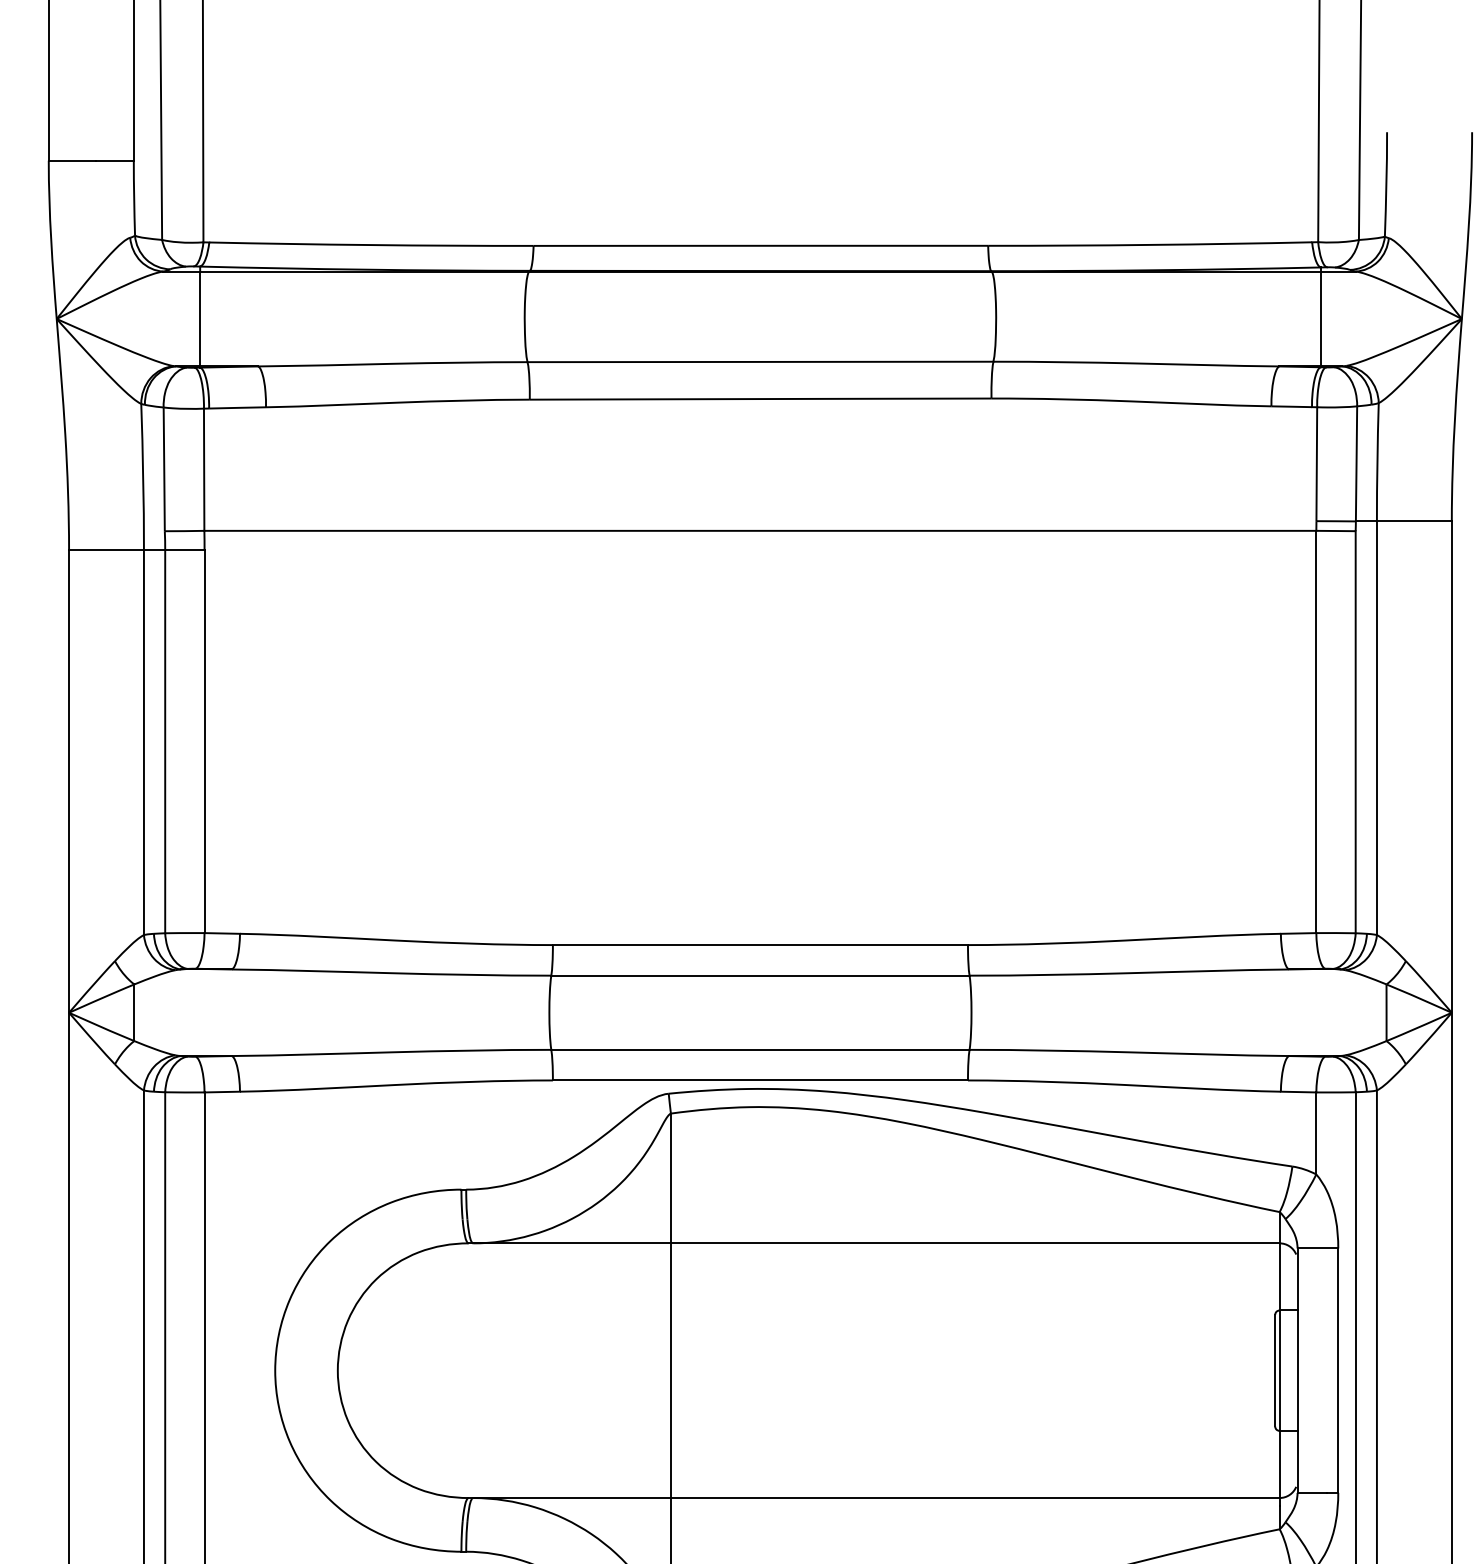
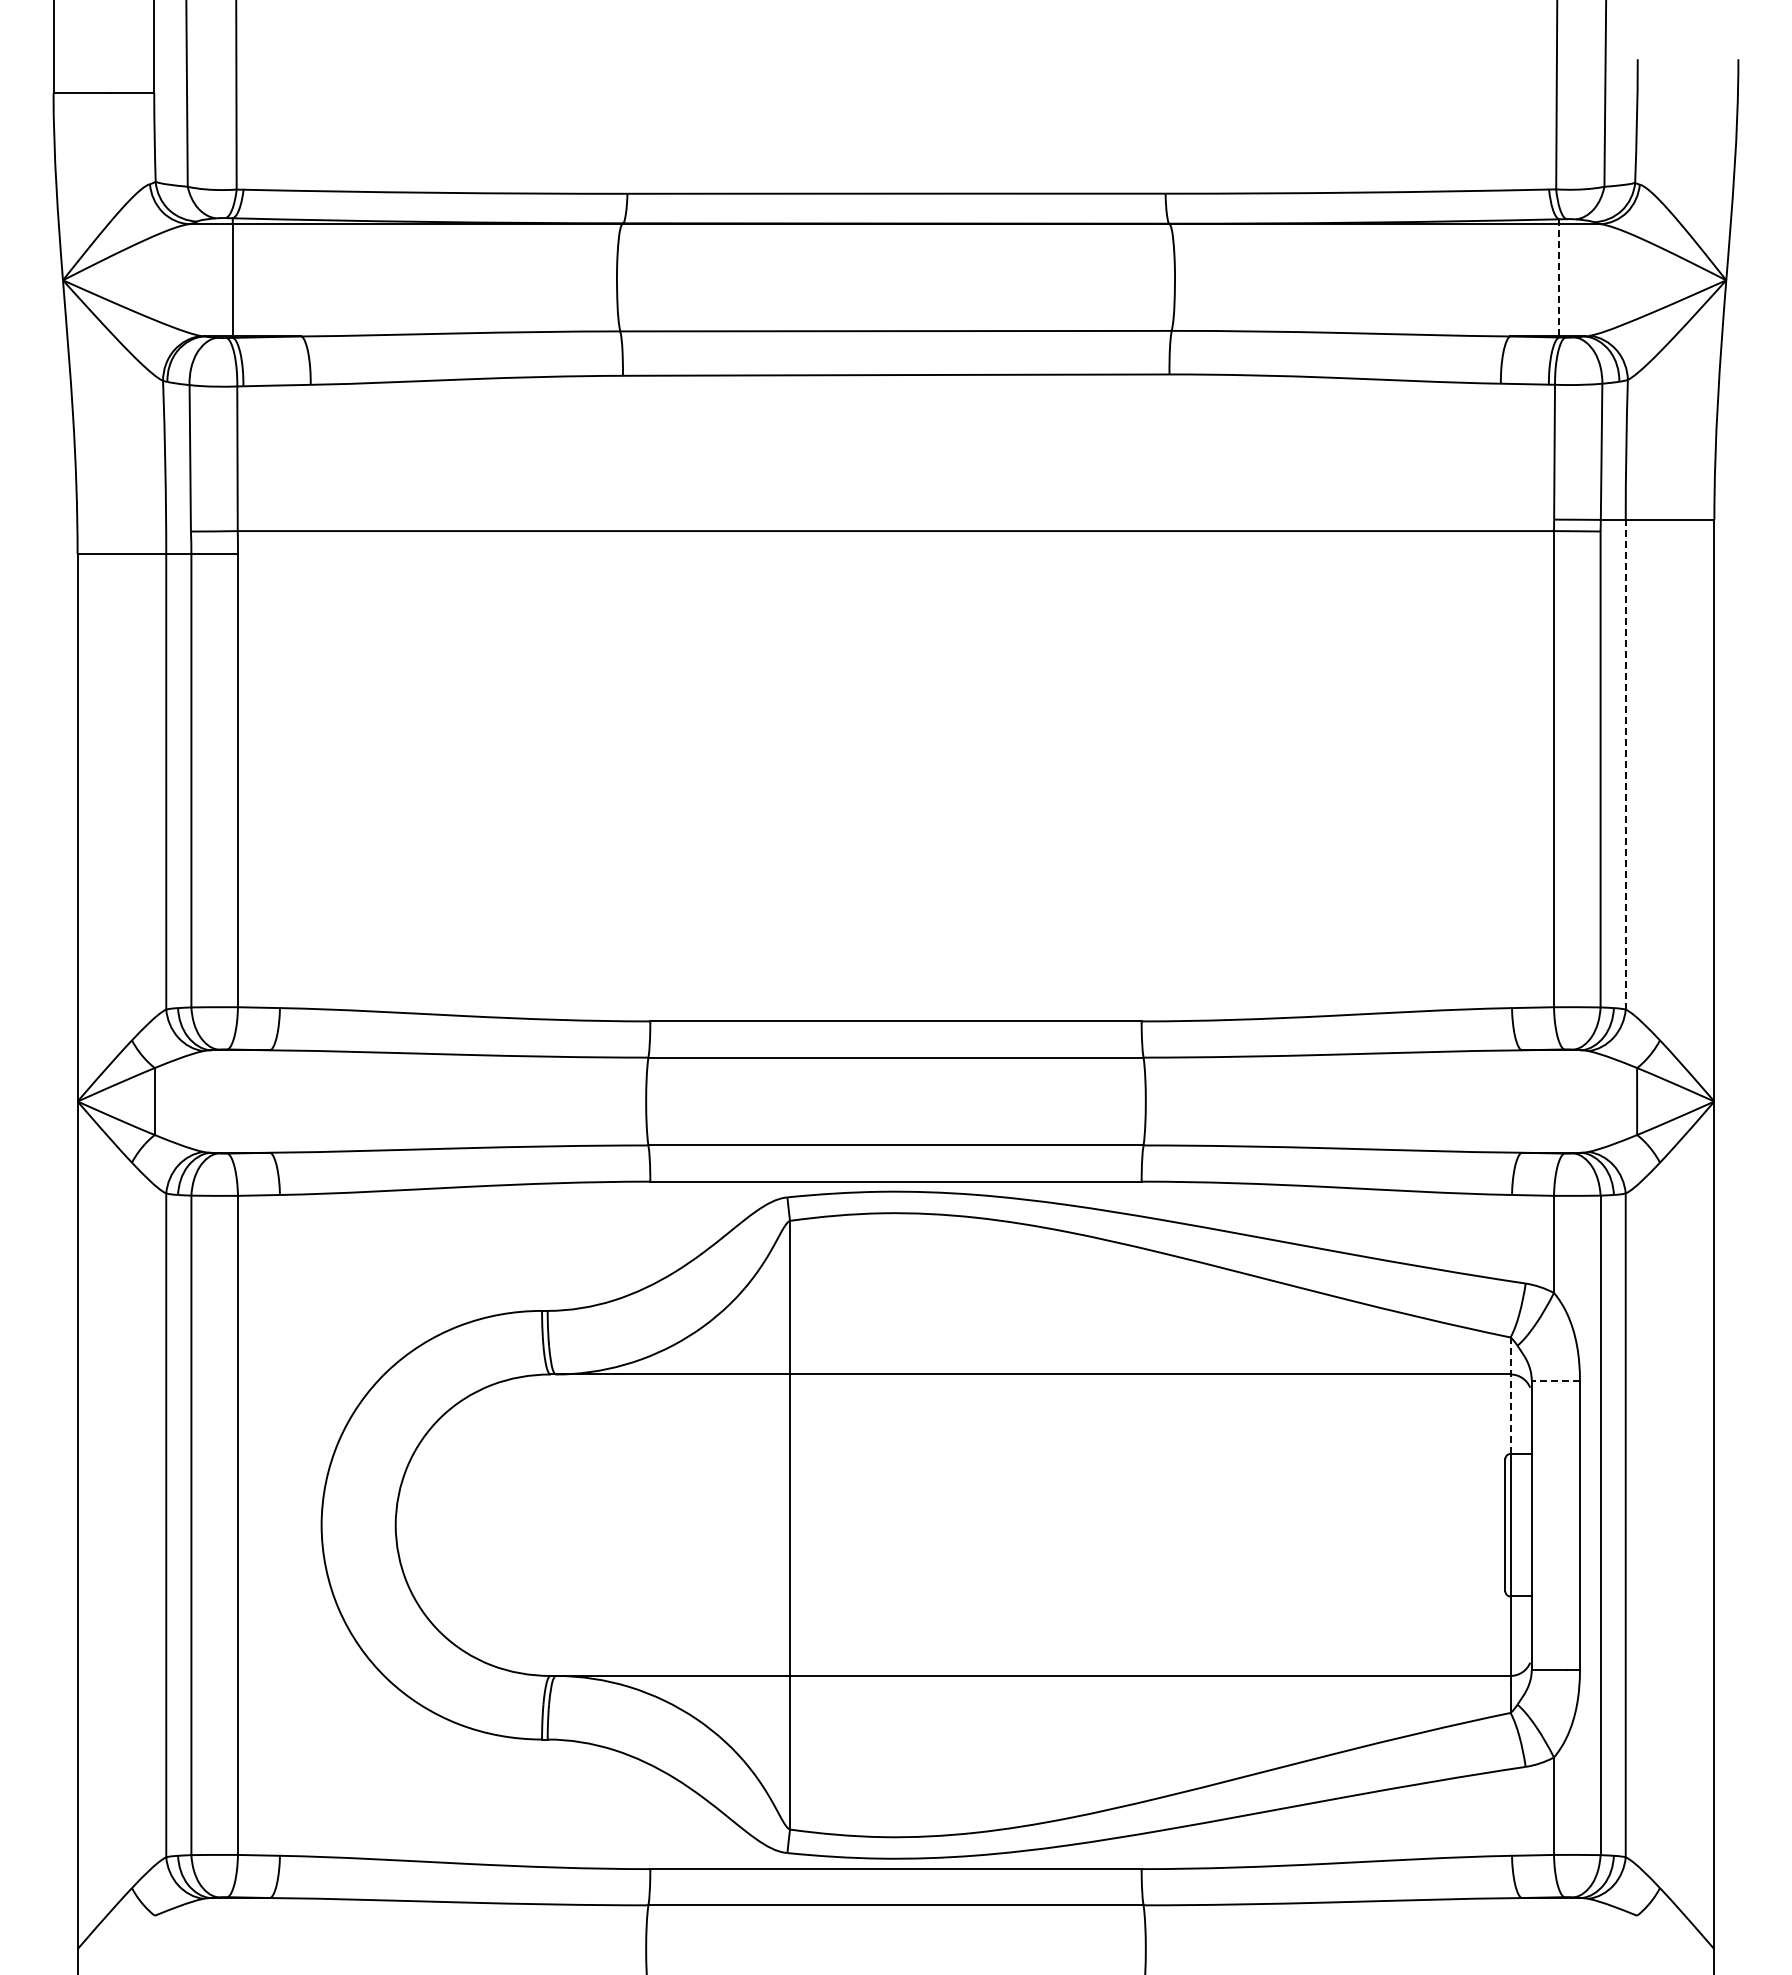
line: (1320, 317) -> (1559, 278), solid -> dashed
line: (1376, 728) -> (1625, 764), solid -> dashed
line: (1317, 1248) -> (1555, 1380), solid -> dashed
line: (1279, 1261) -> (1510, 1395), solid -> dashed

